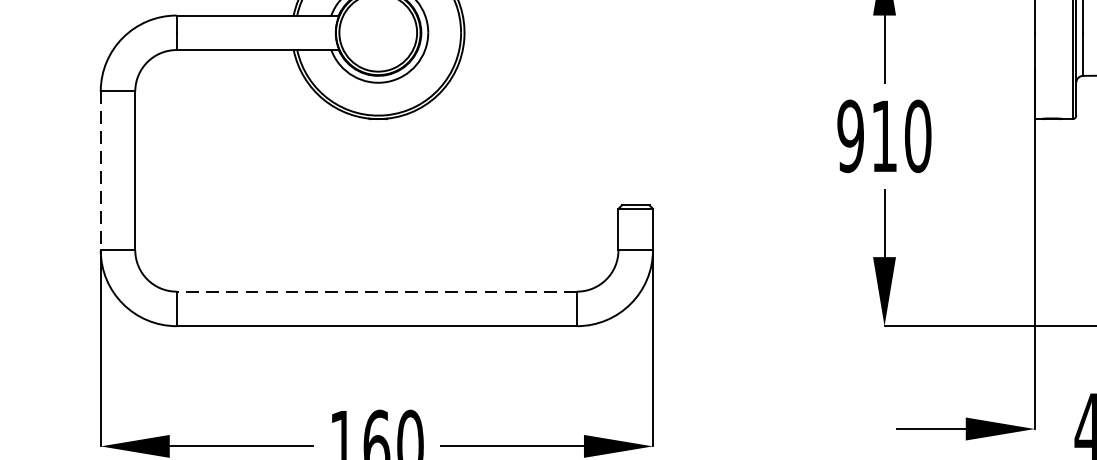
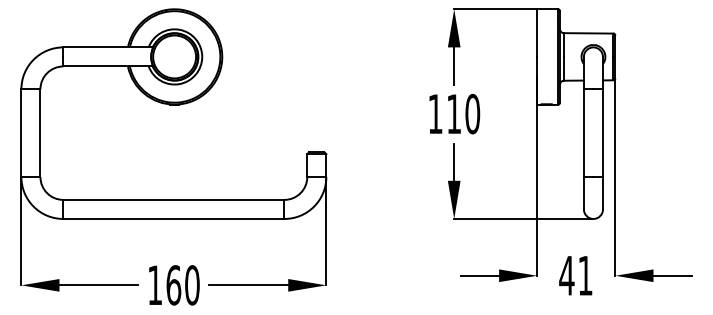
text: (850, 135) -> (435, 113), 910 -> 110
line: (100, 171) -> (21, 133), dashed -> solid
line: (376, 290) -> (173, 199), dashed -> solid

